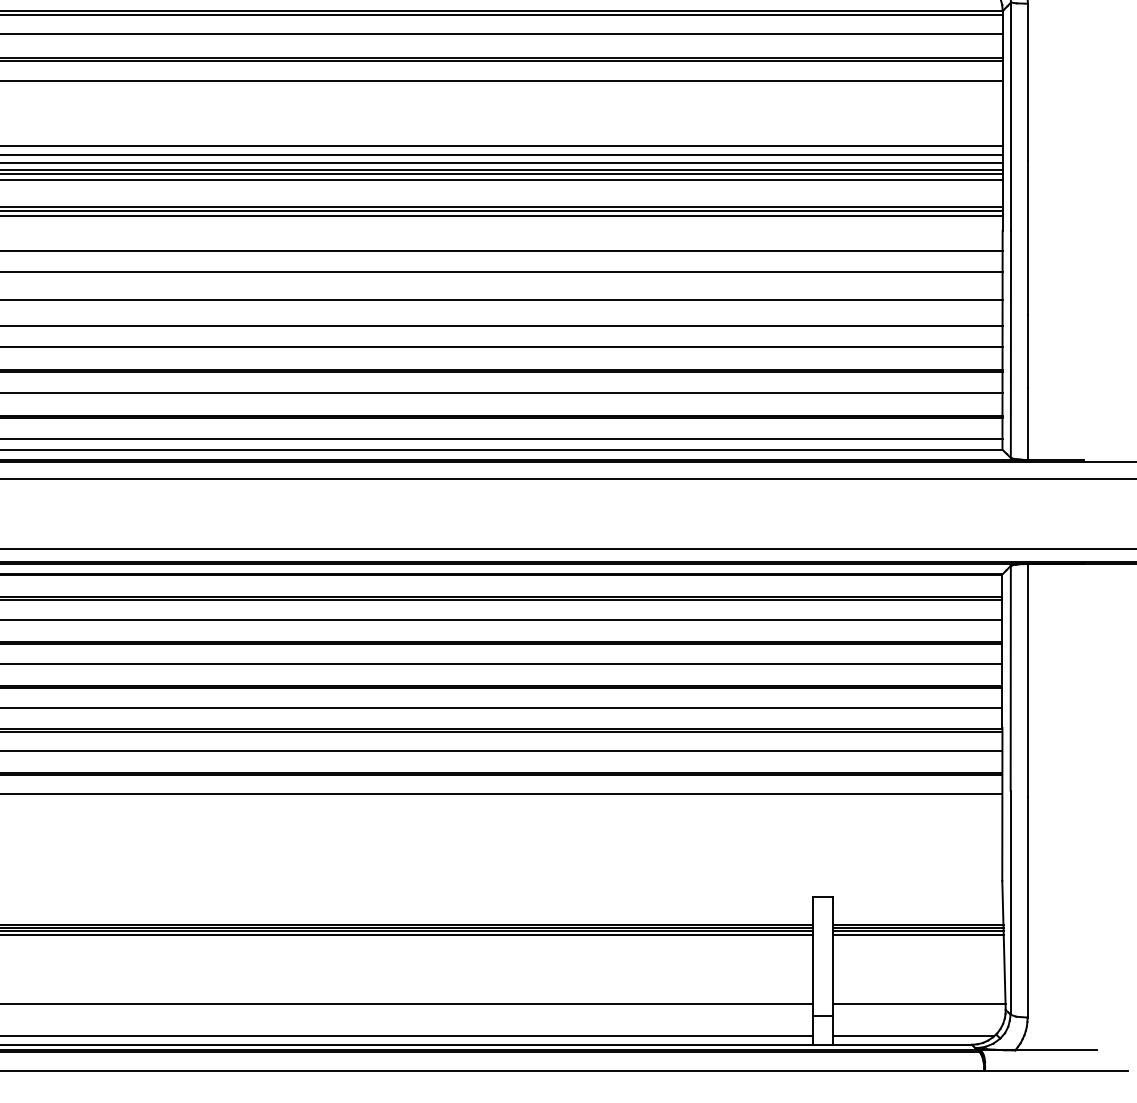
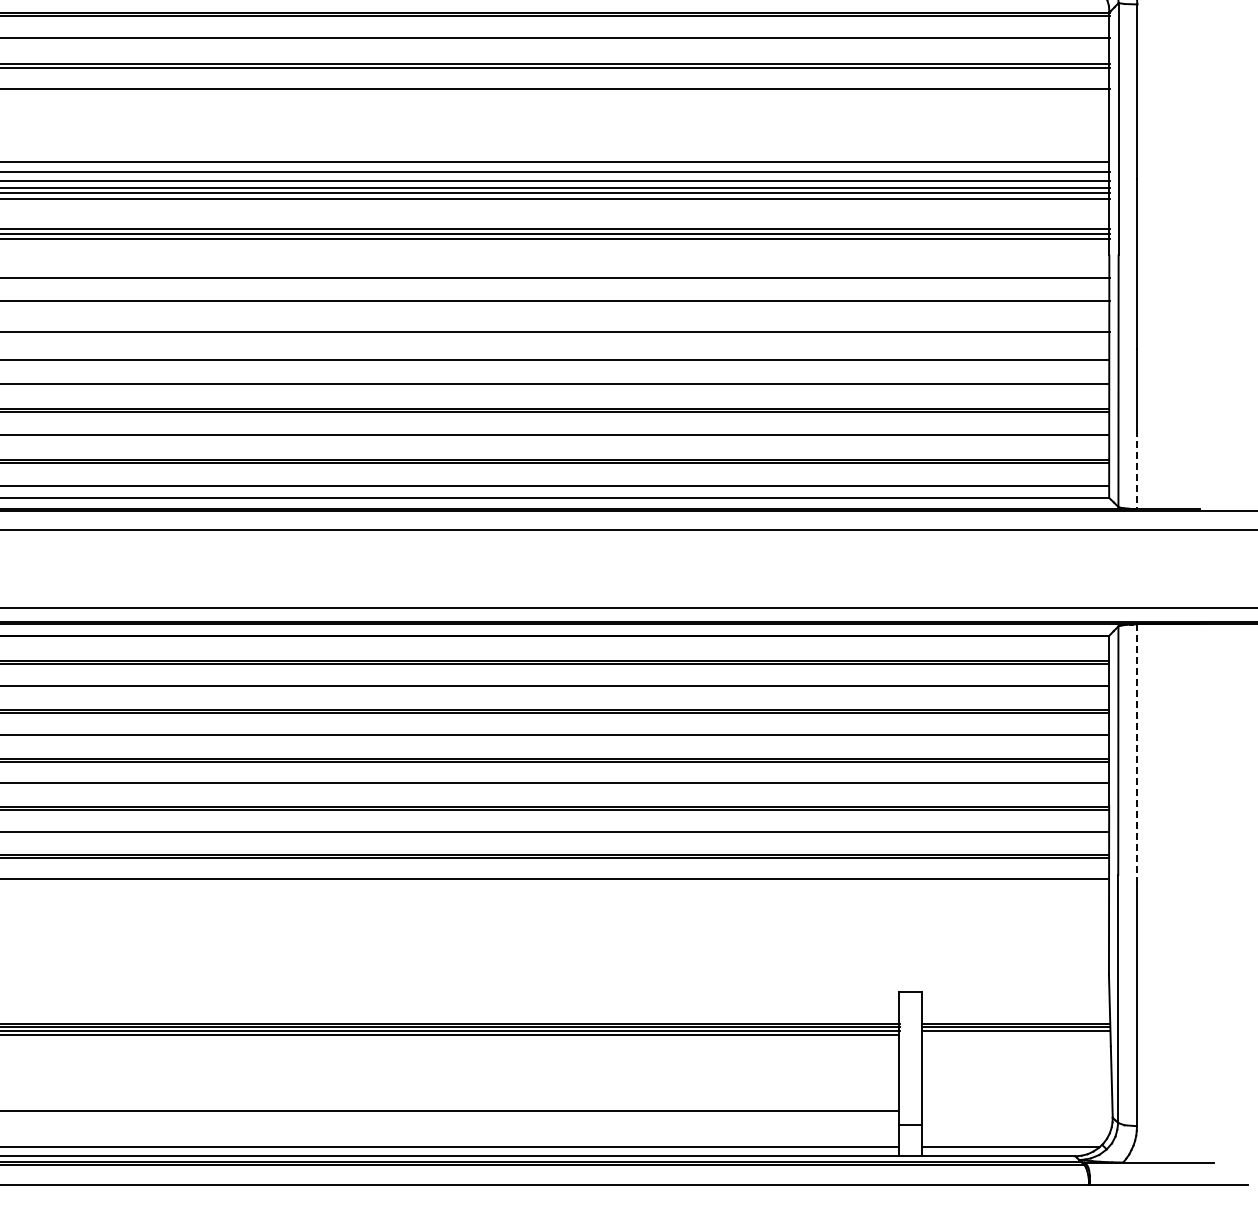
line: (1028, 424) -> (1137, 469), solid -> dashed
line: (1028, 680) -> (1137, 753), solid -> dashed
line: (918, 934) -> (1016, 1034), removed
line: (918, 1003) -> (1016, 1110), removed

